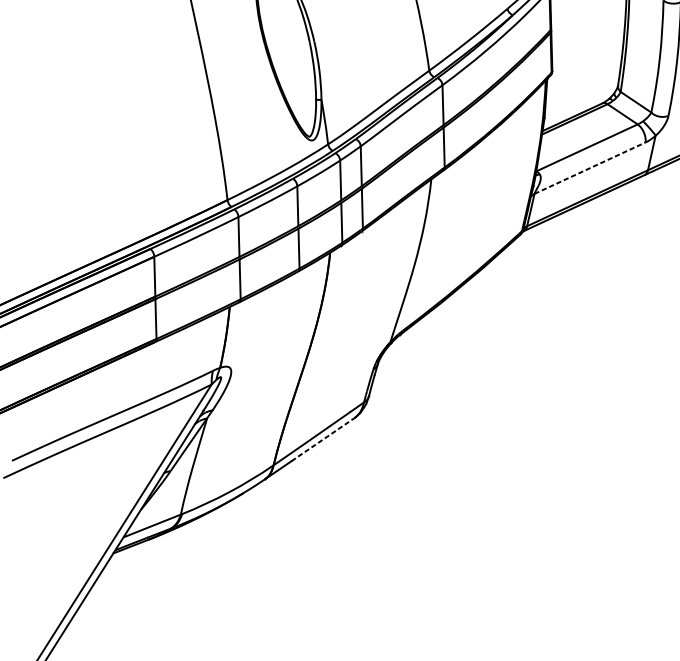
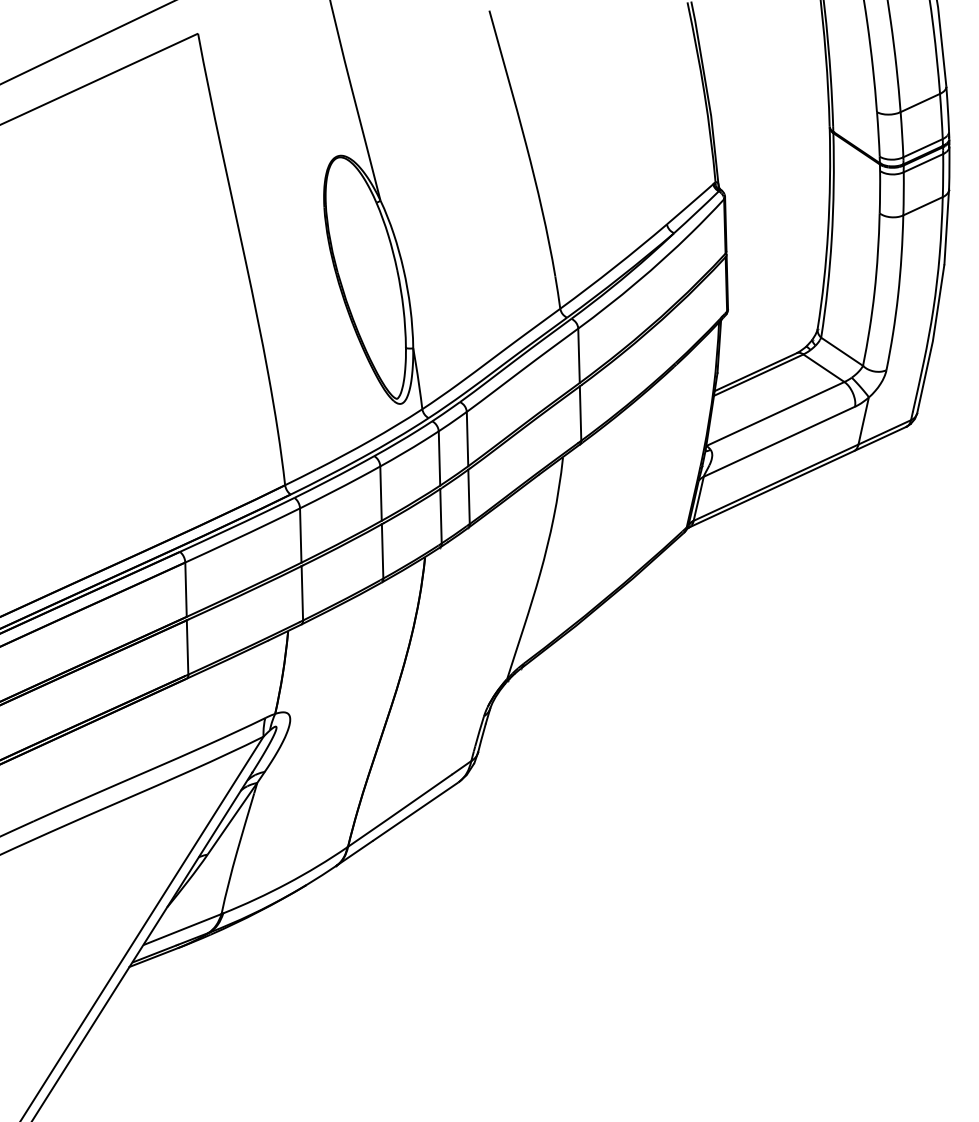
line: (590, 168) -> (779, 441), dashed -> solid
line: (323, 439) -> (415, 811), dashed -> solid

